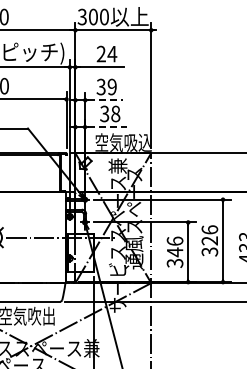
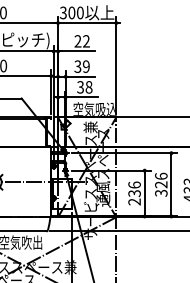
text: (112, 53) -> (86, 40), 24 -> 22
line: (105, 100) -> (81, 77), dashed -> solid
line: (107, 127) -> (82, 97), dashed -> solid
text: (174, 257) -> (134, 197), 346 -> 236

